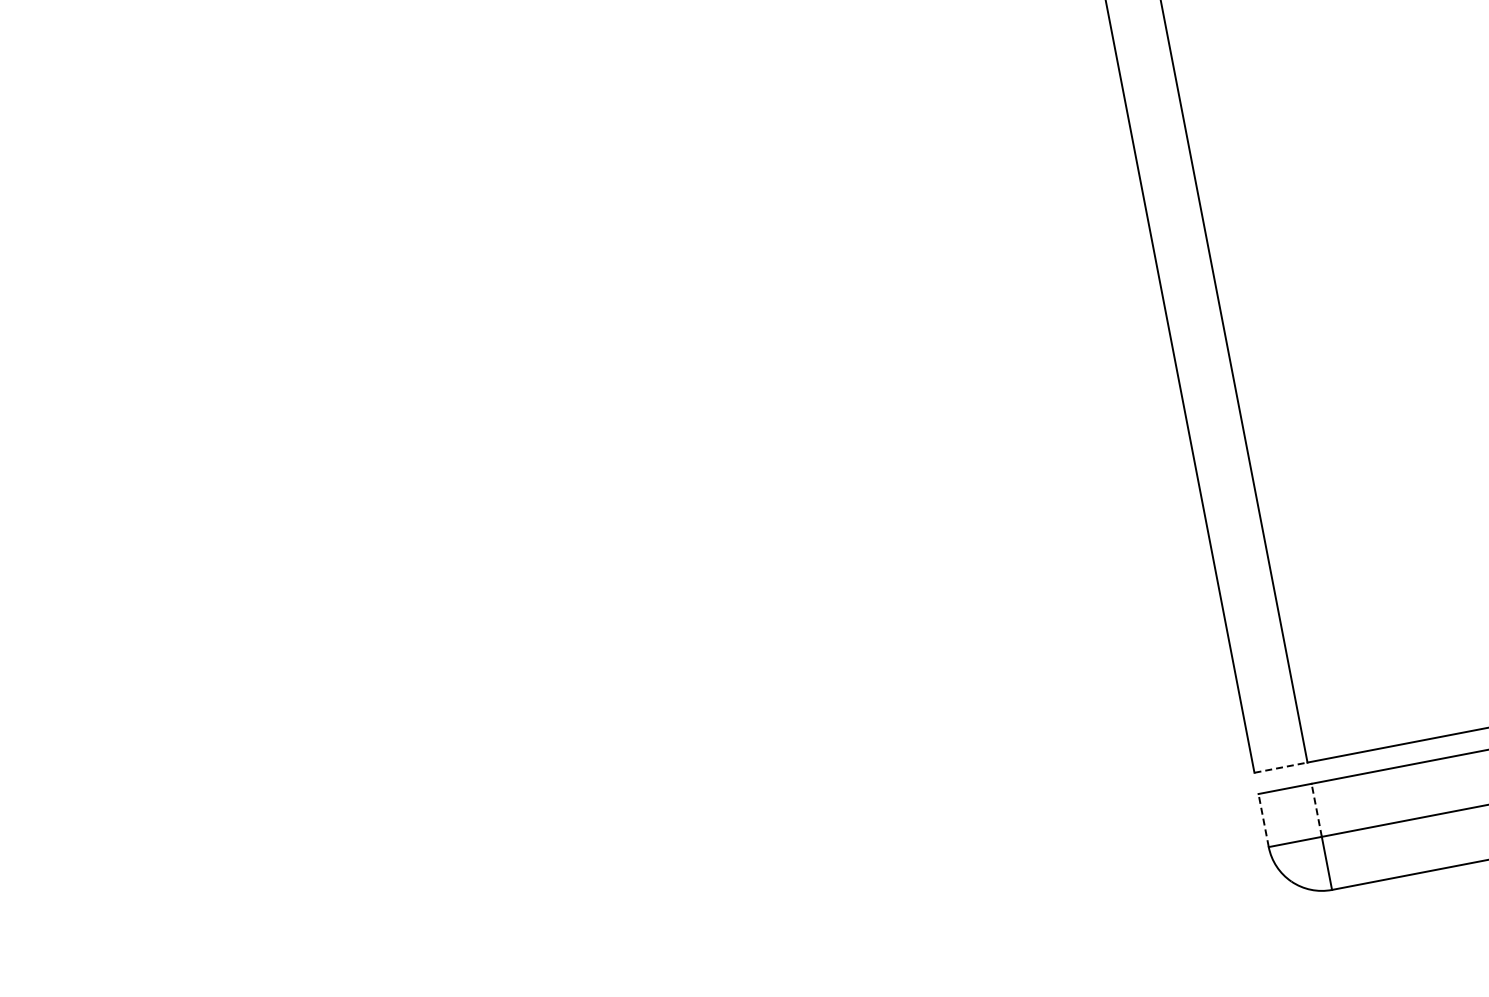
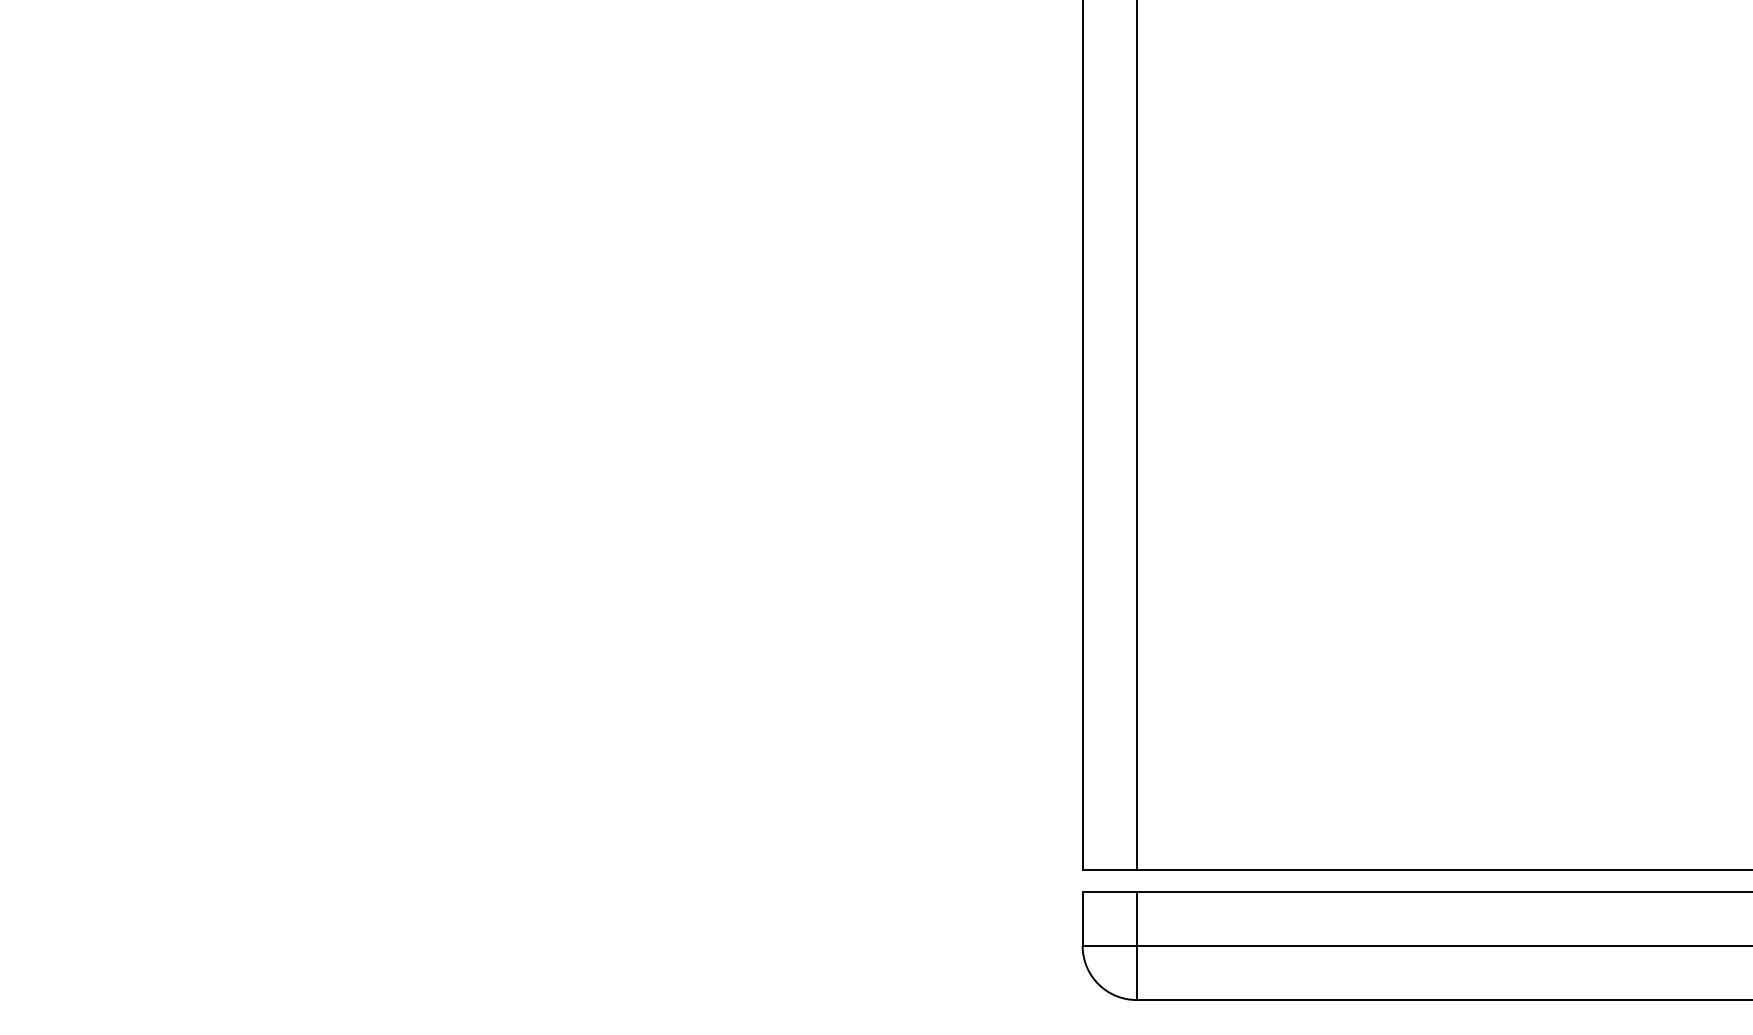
line: (1281, 767) -> (1110, 870), dashed -> solid
line: (1316, 809) -> (1136, 918), dashed -> solid
line: (1263, 820) -> (1082, 918), dashed -> solid

